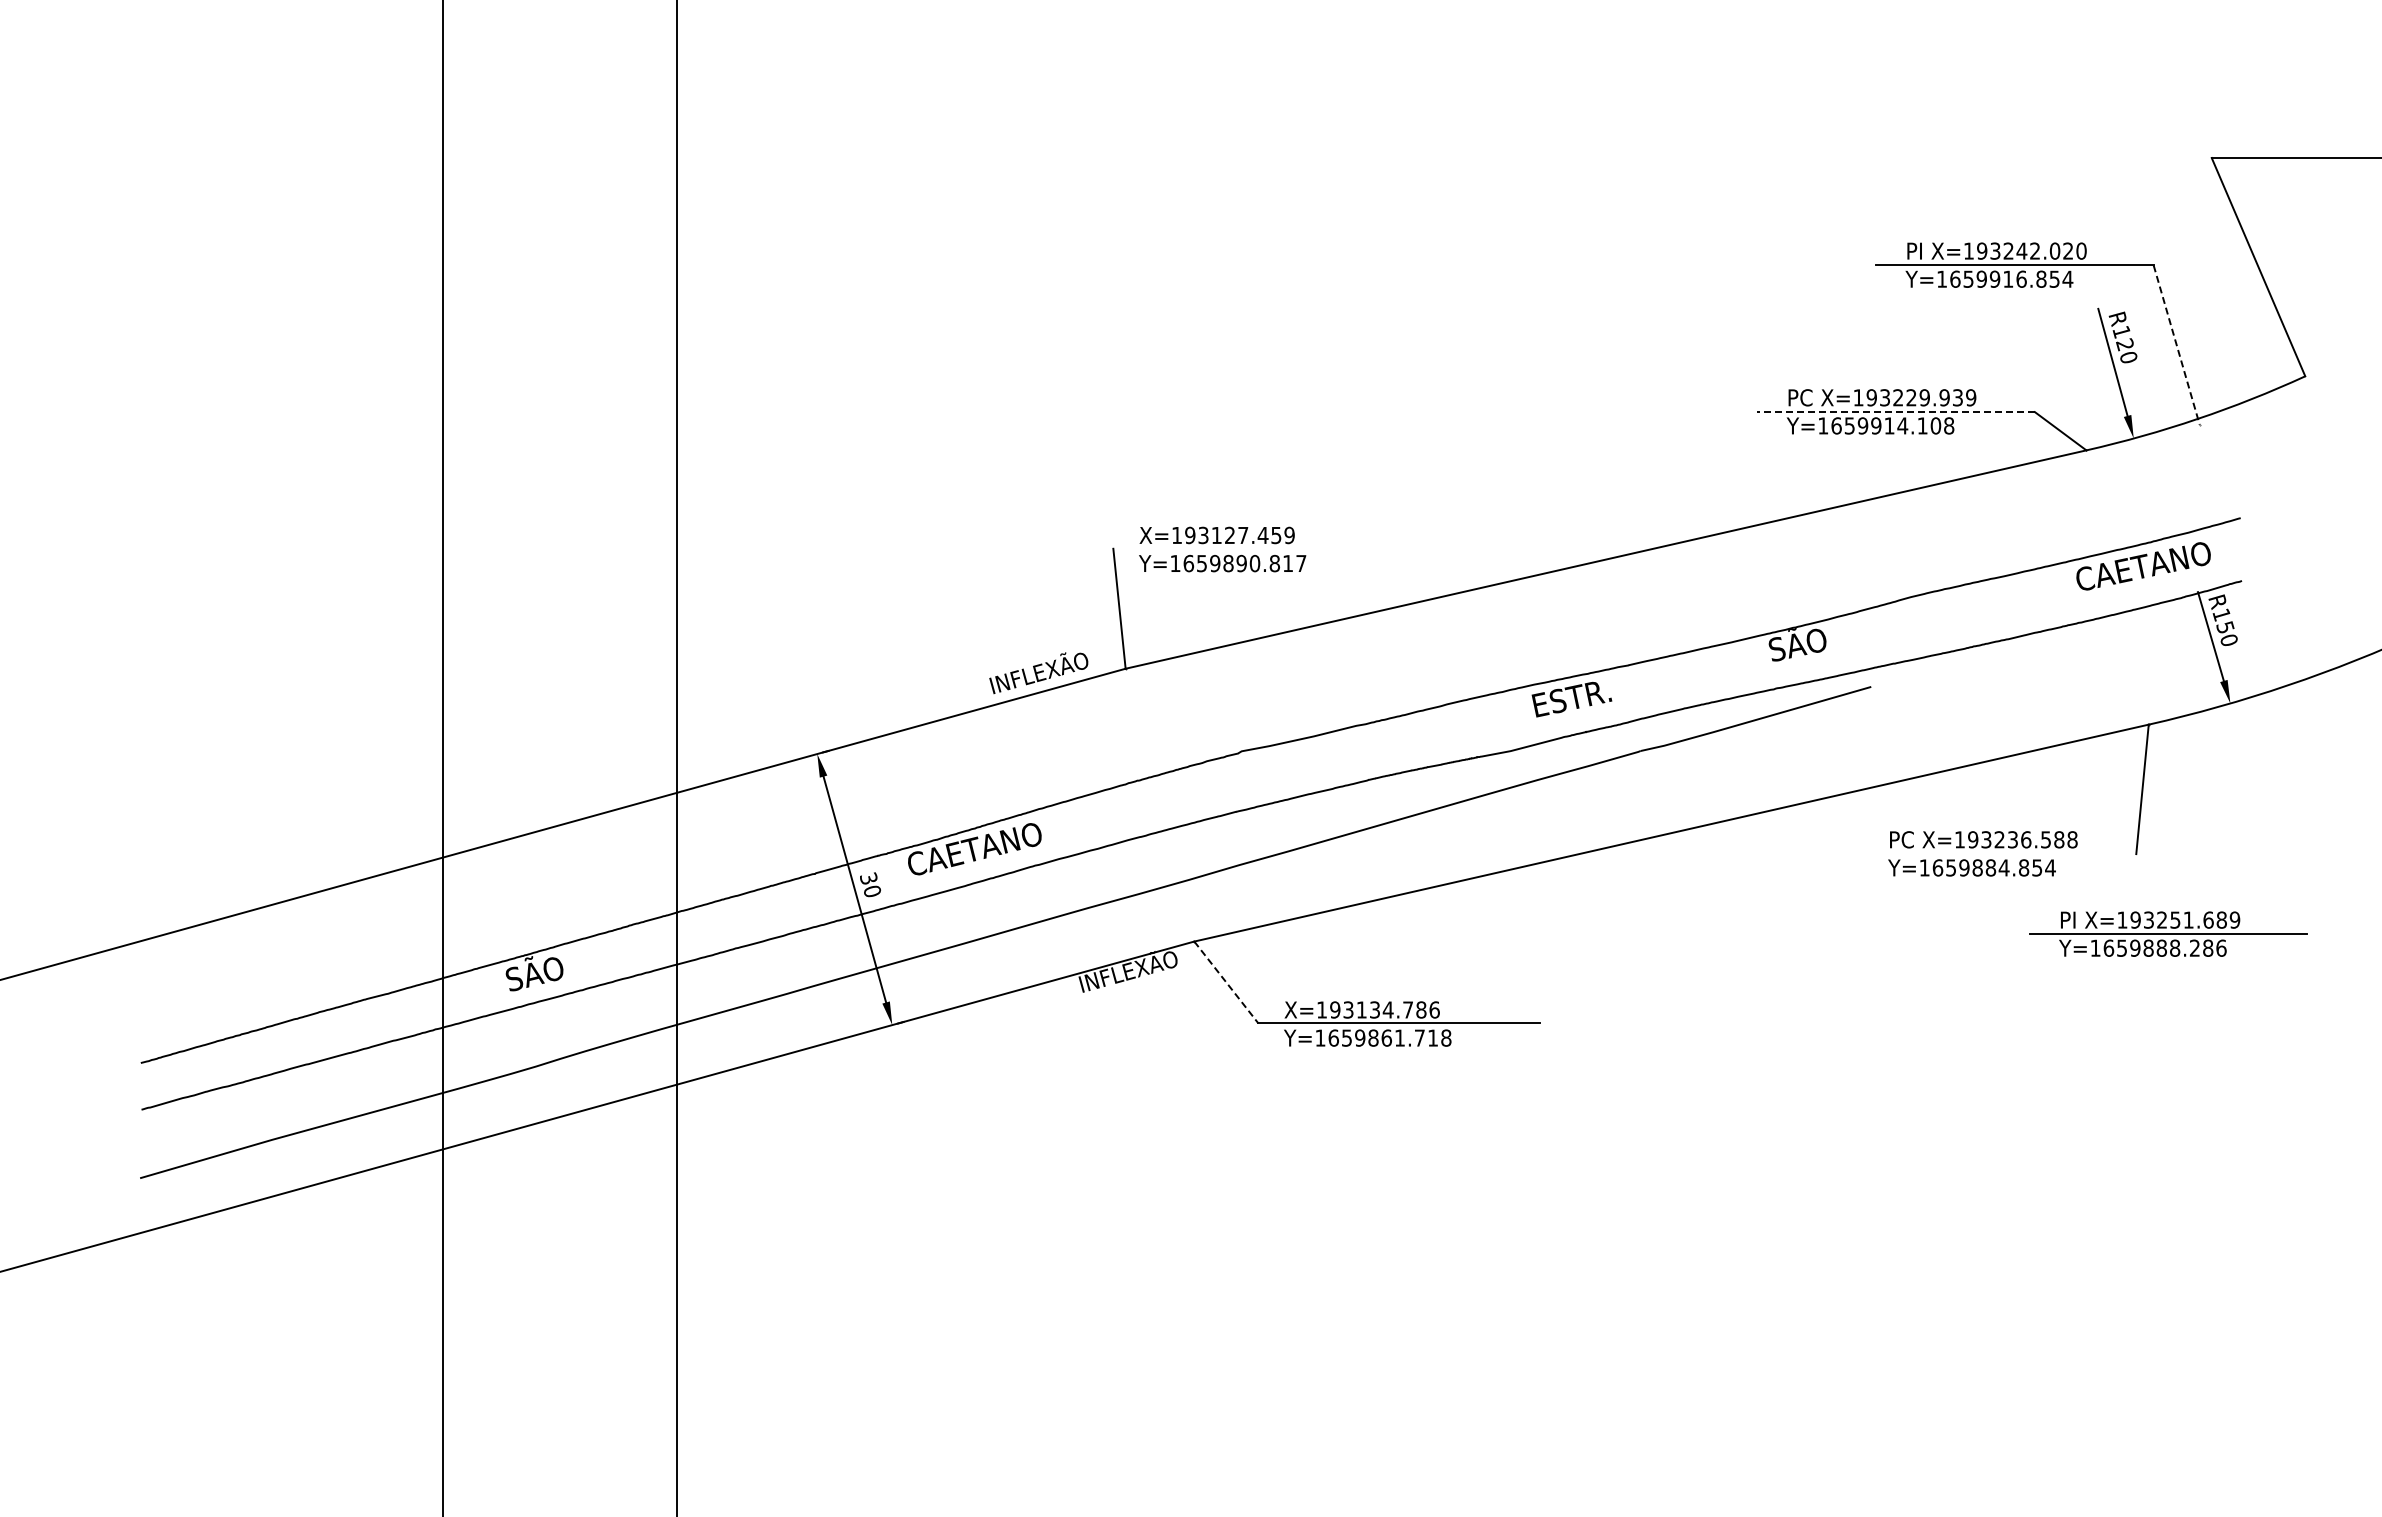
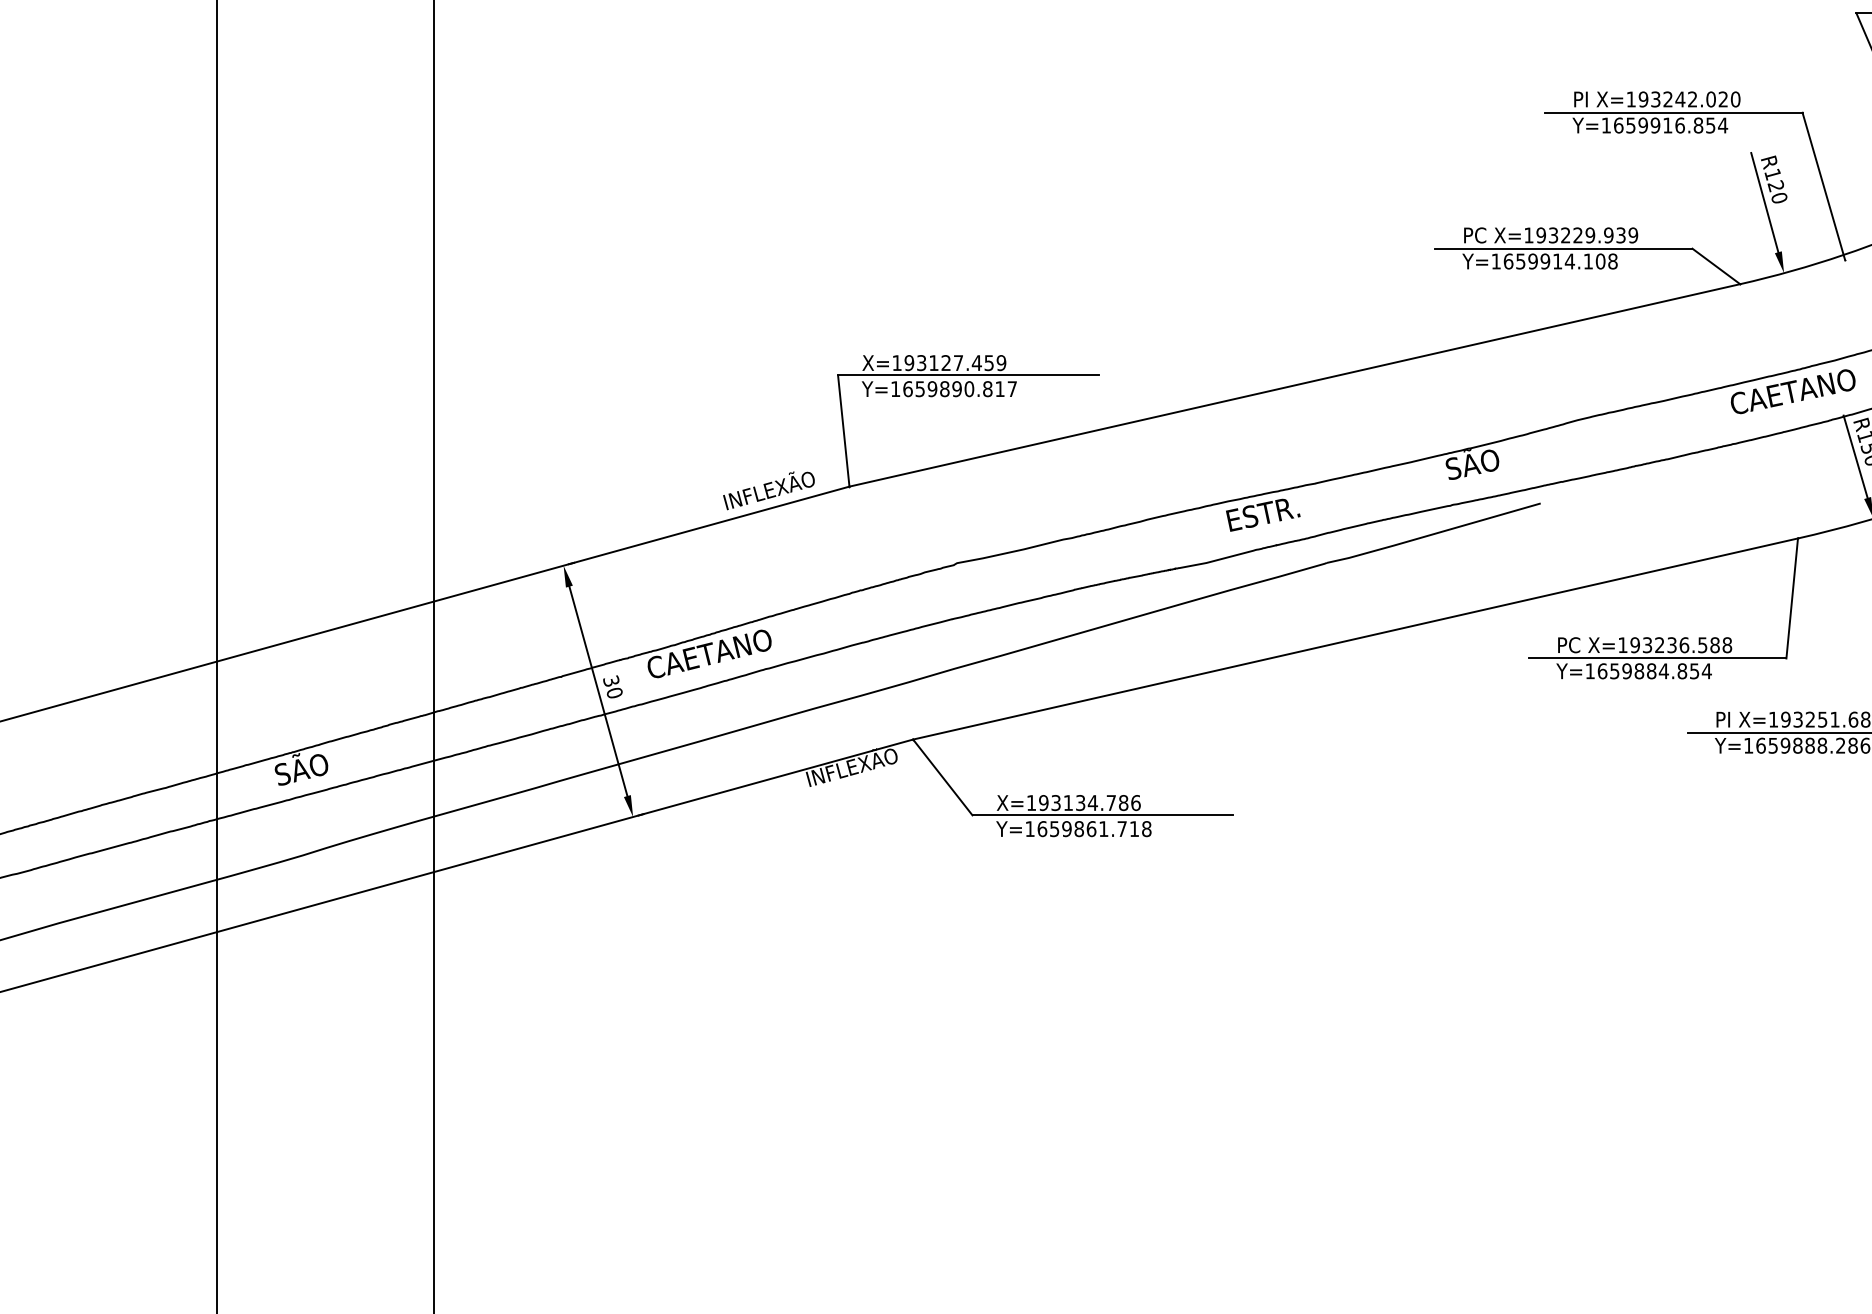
line: (2176, 345) -> (1823, 186), dashed -> solid
line: (1896, 412) -> (1564, 249), dashed -> solid
line: (1253, 548) -> (968, 375), added
line: (1997, 854) -> (1657, 658), added
line: (1226, 982) -> (942, 777), dashed -> solid

